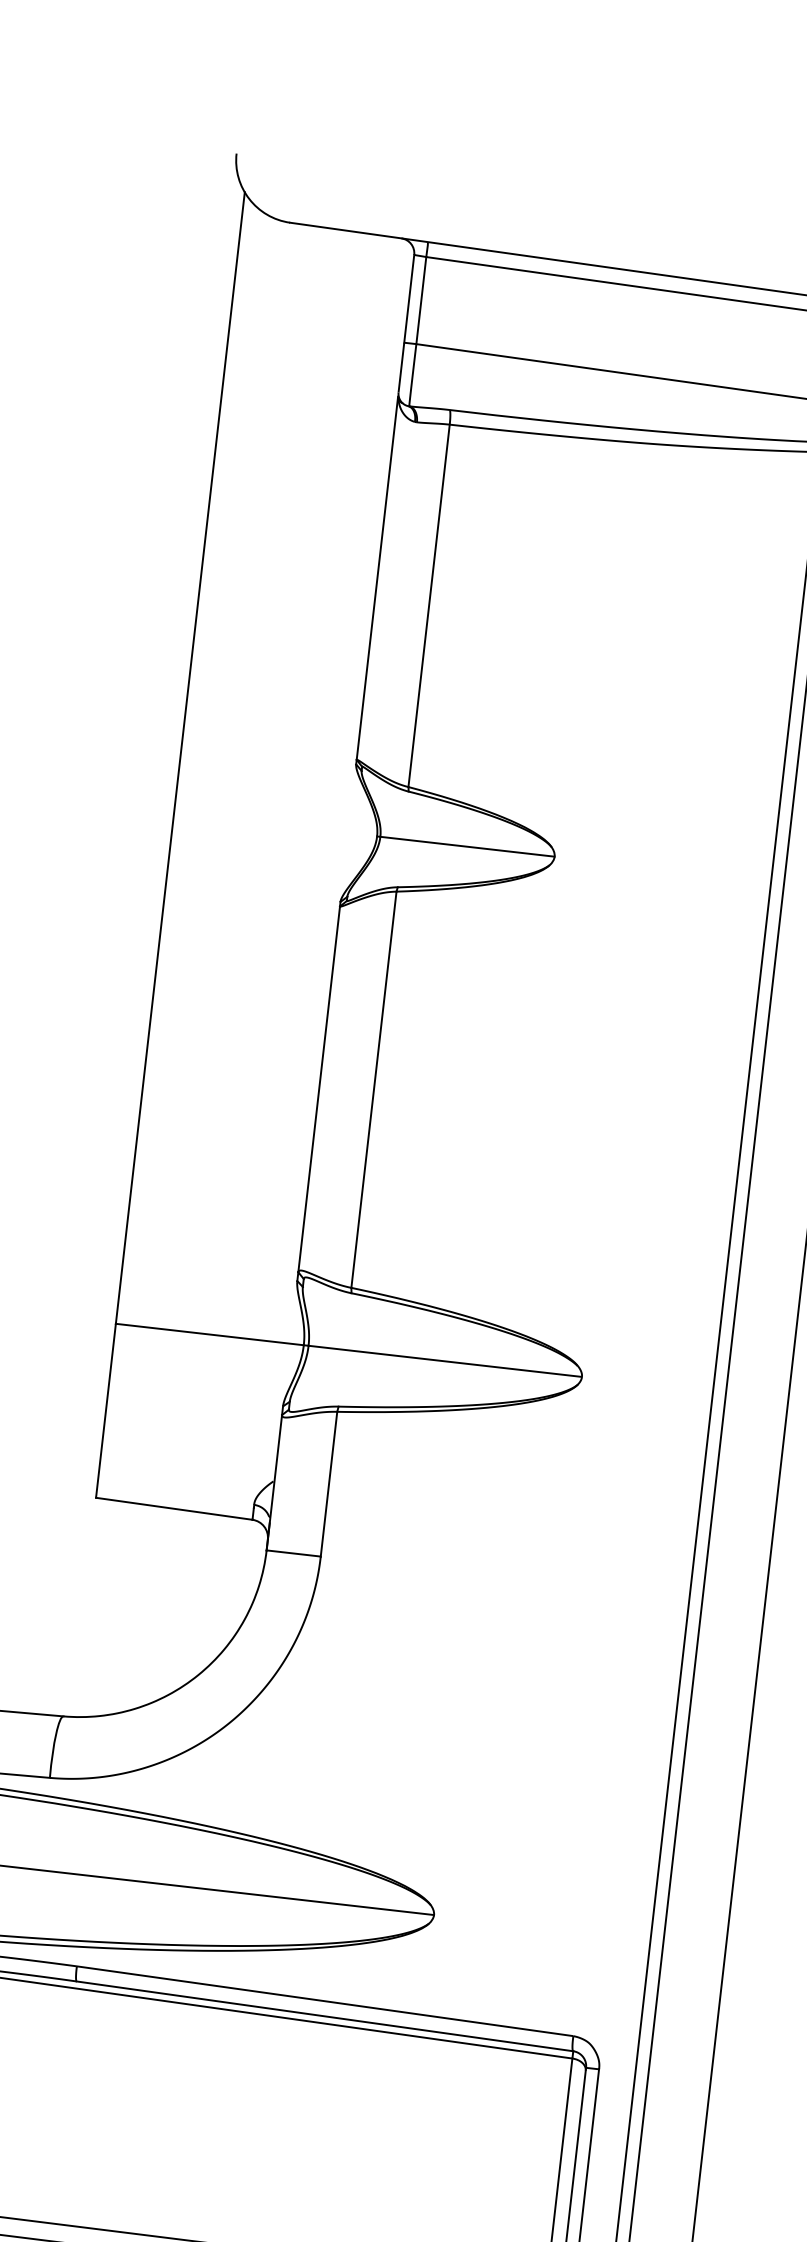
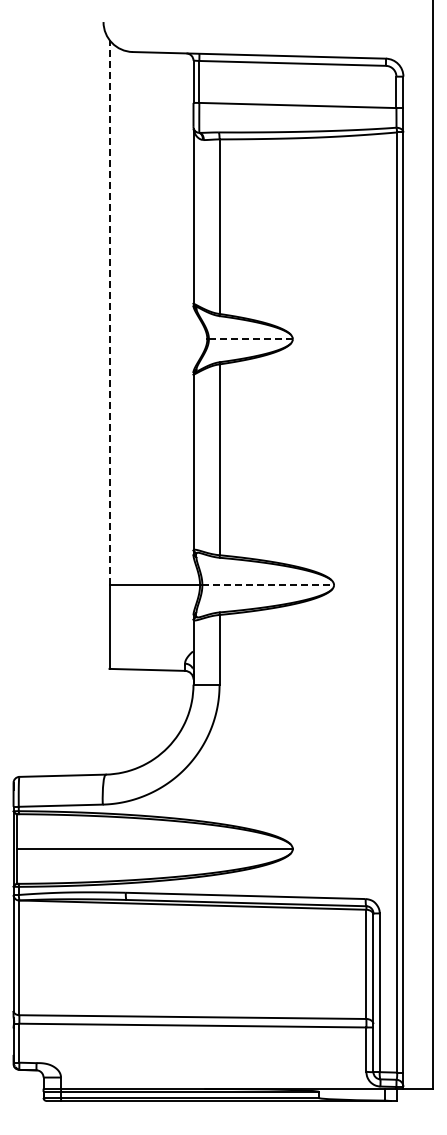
line: (180, 757) -> (109, 312), solid -> dashed
line: (466, 847) -> (250, 339), solid -> dashed
line: (443, 1362) -> (267, 585), solid -> dashed

